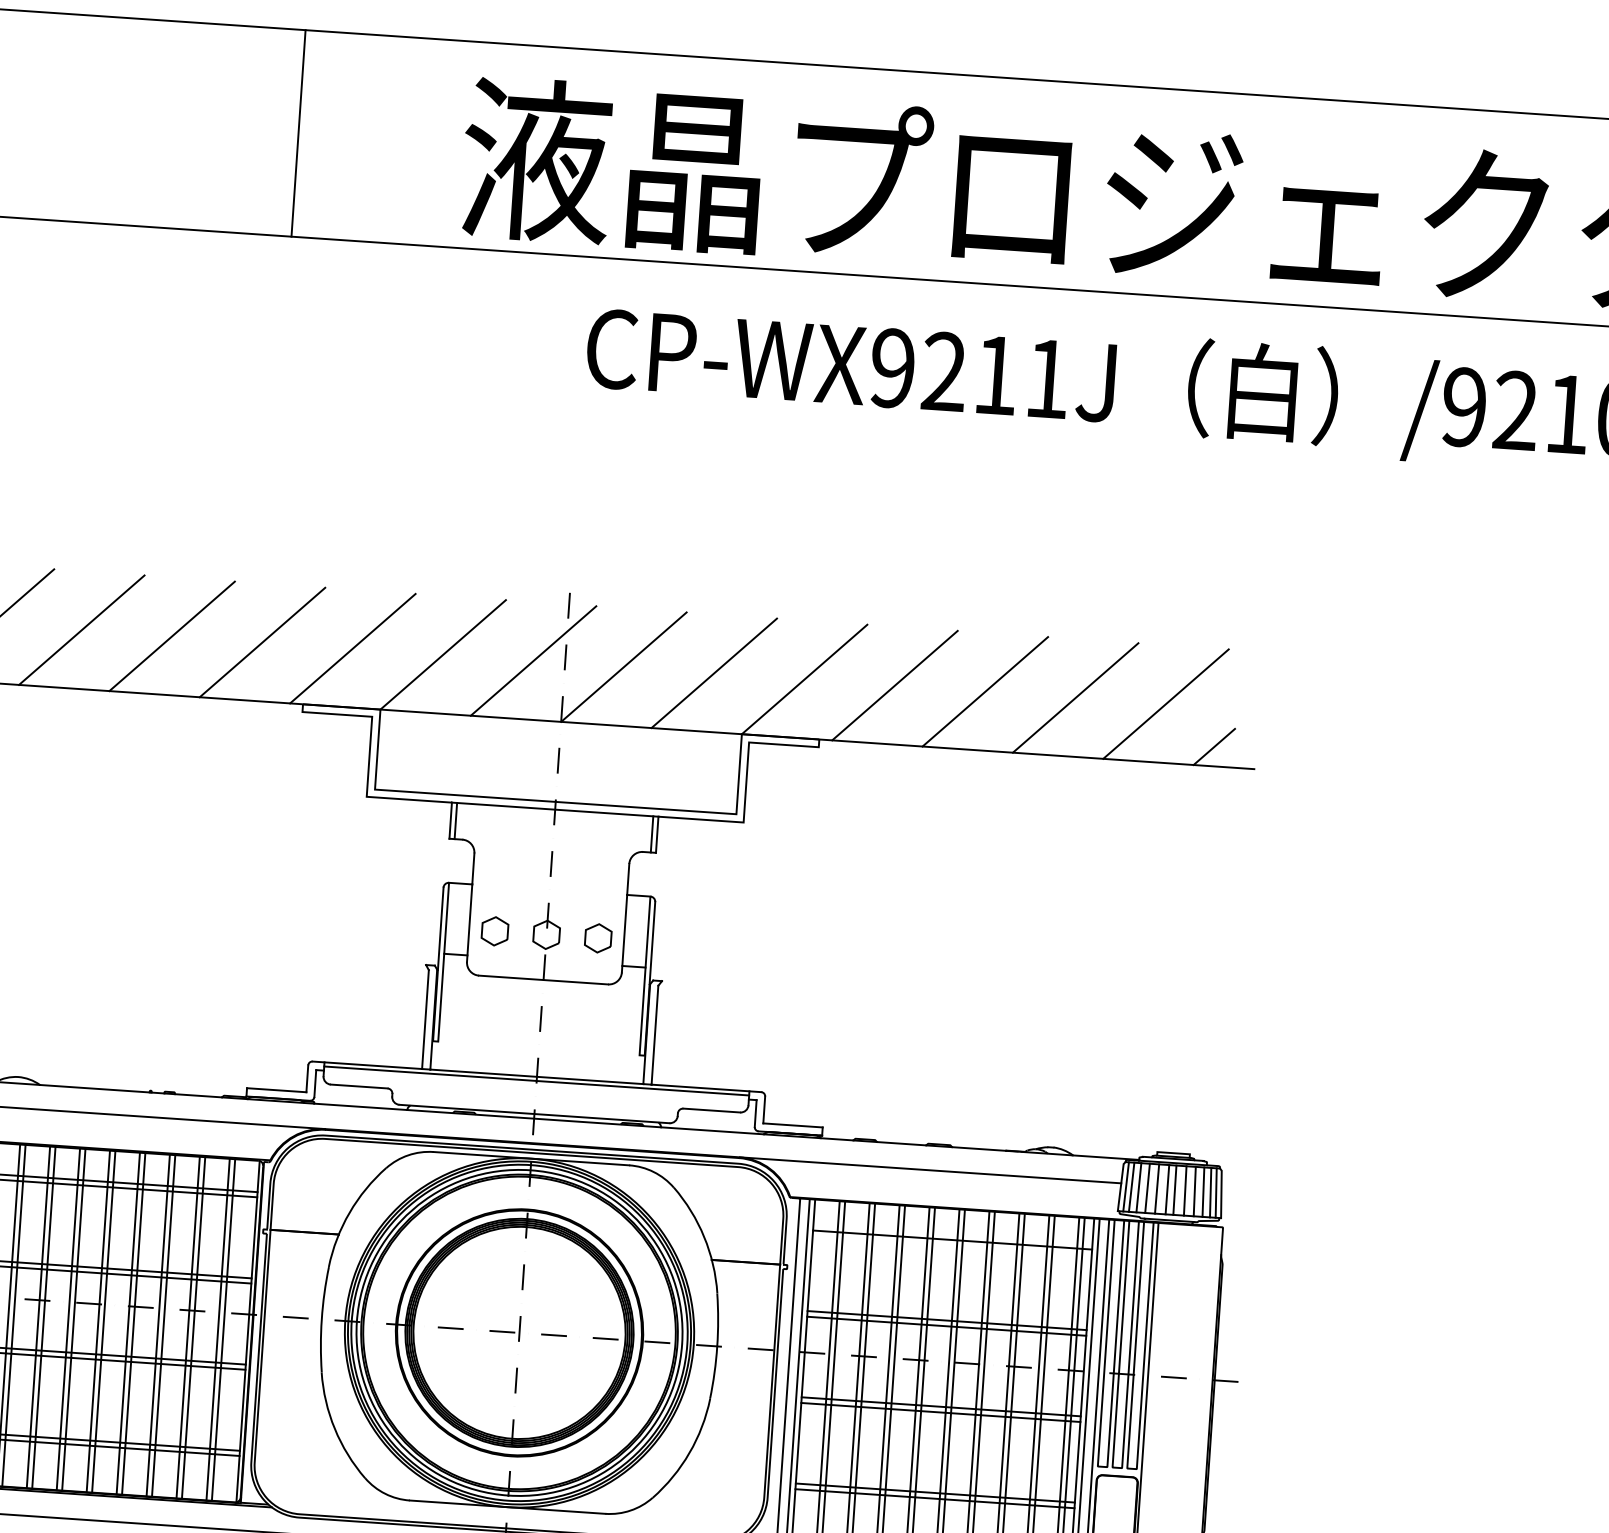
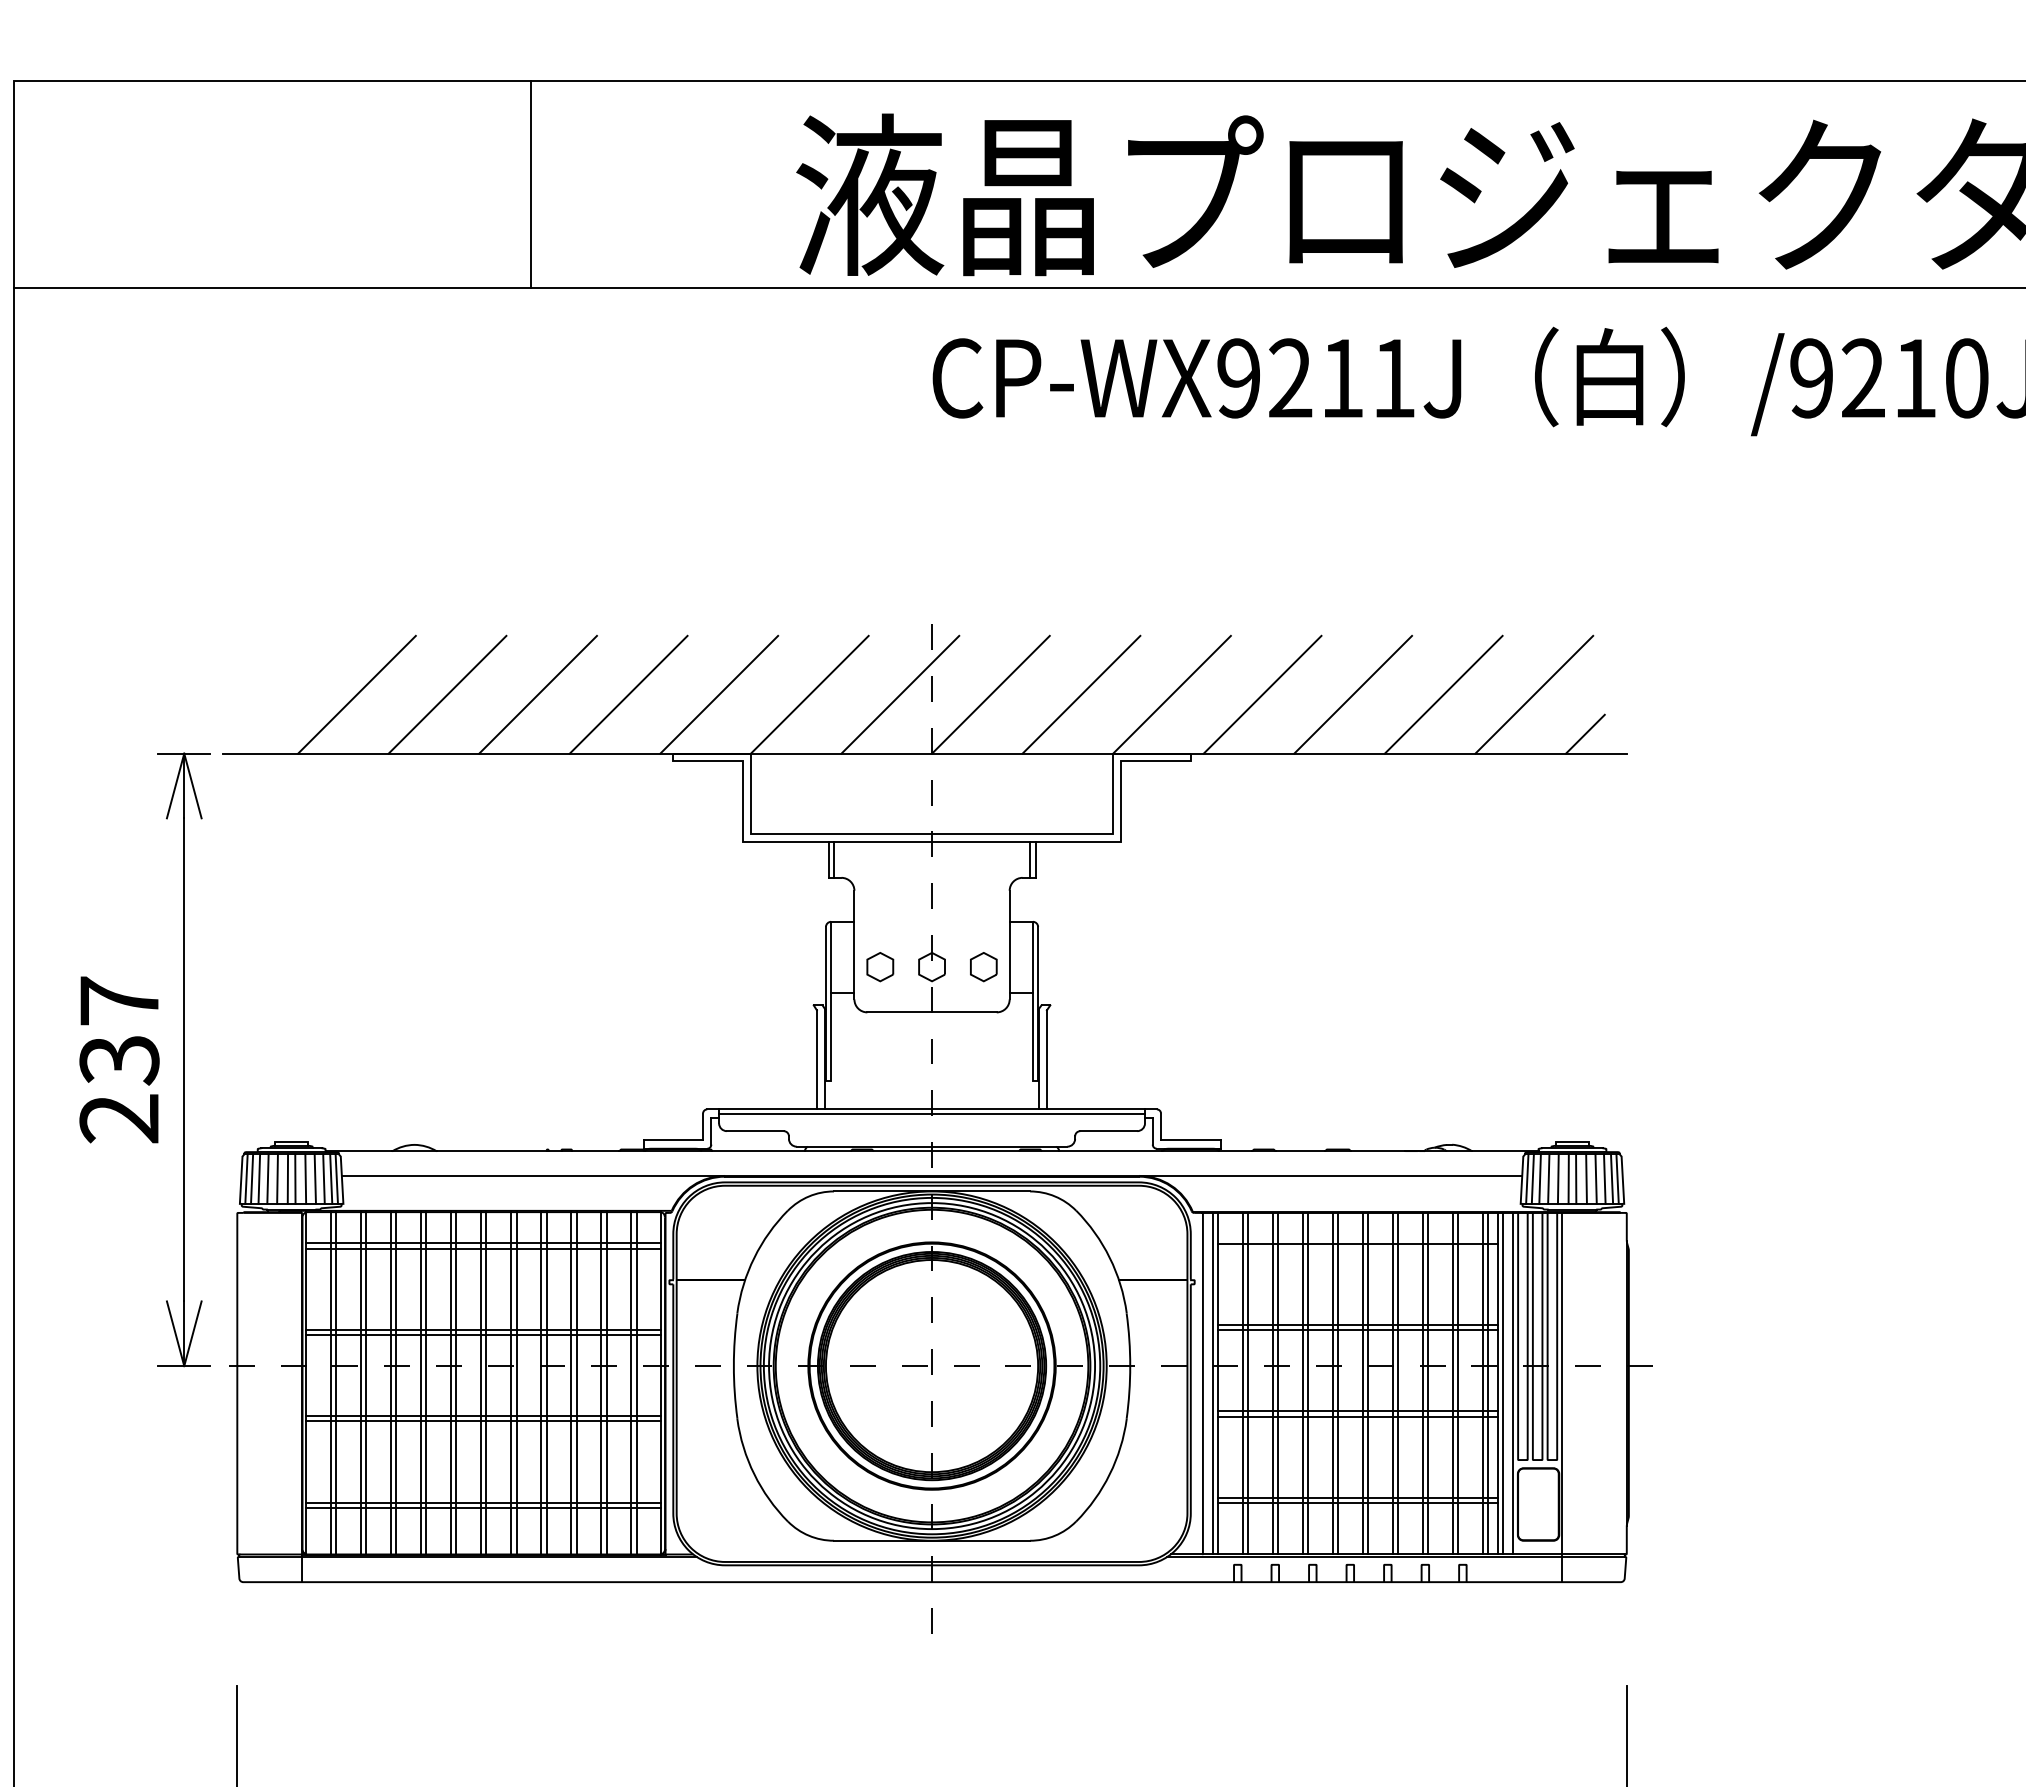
line: (298, 132) -> (530, 183), moved

